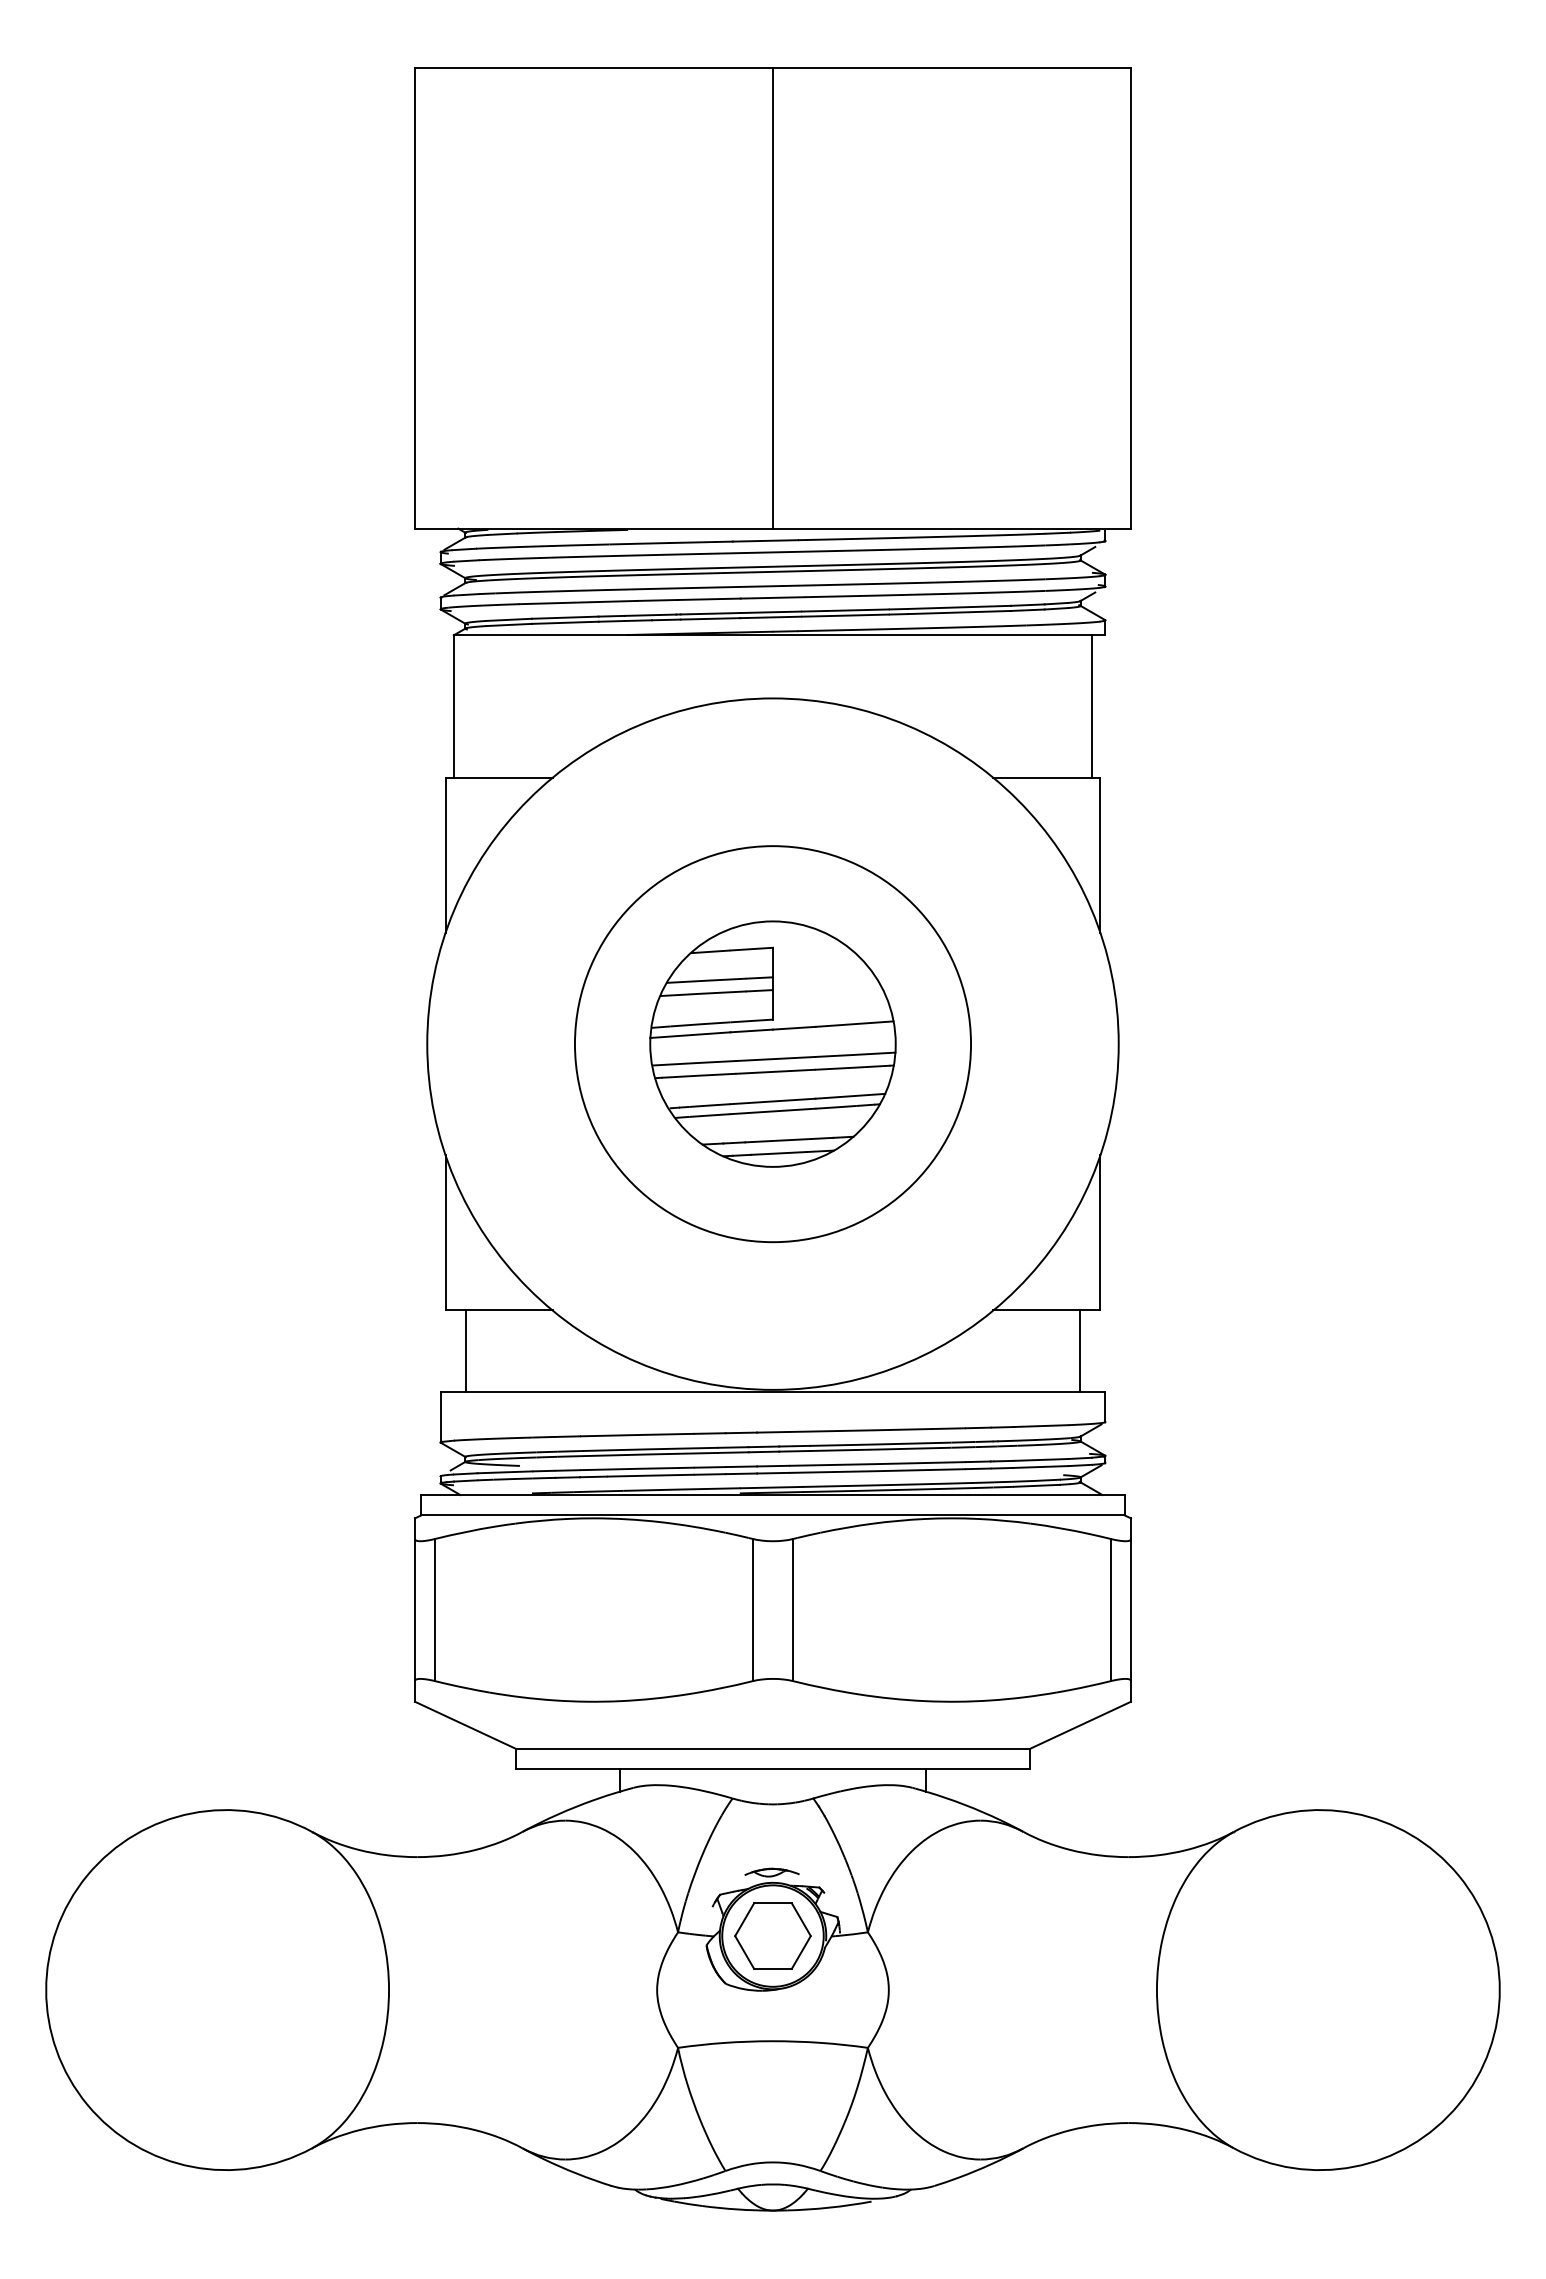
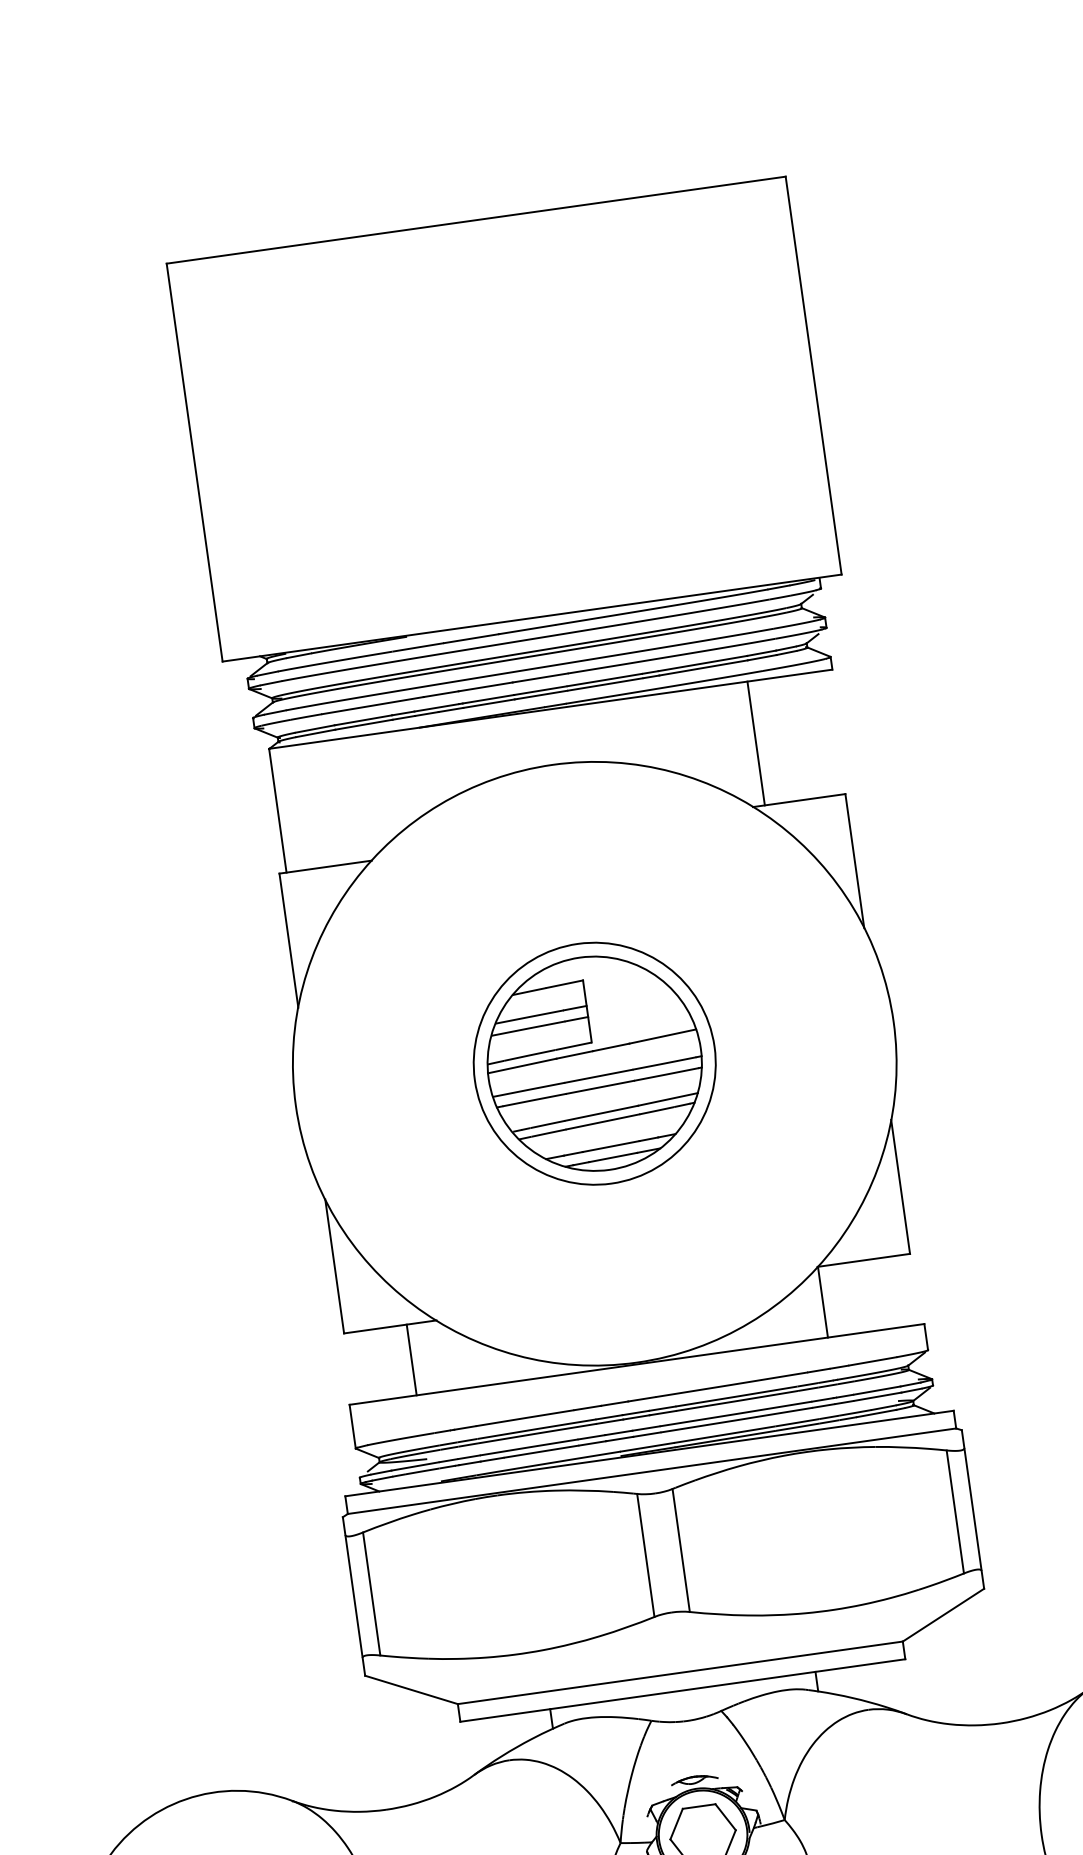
line: (773, 298) -> (504, 419), removed
line: (1092, 706) -> (756, 743), moved
circle: (772, 1044) -> (594, 1064), size x0.7
line: (466, 1350) -> (411, 1359), moved
line: (1079, 1350) -> (822, 1301), moved

